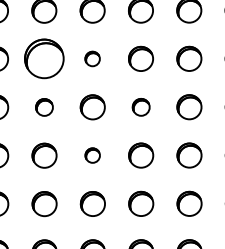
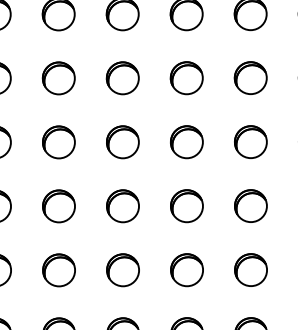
part: (92, 58) -> (122, 77), size x1.67
part: (44, 59) -> (58, 78), size x0.62
part: (44, 107) -> (58, 142), size x1.43
part: (141, 107) -> (187, 142), size x1.43
part: (92, 155) -> (122, 206), size x1.67

